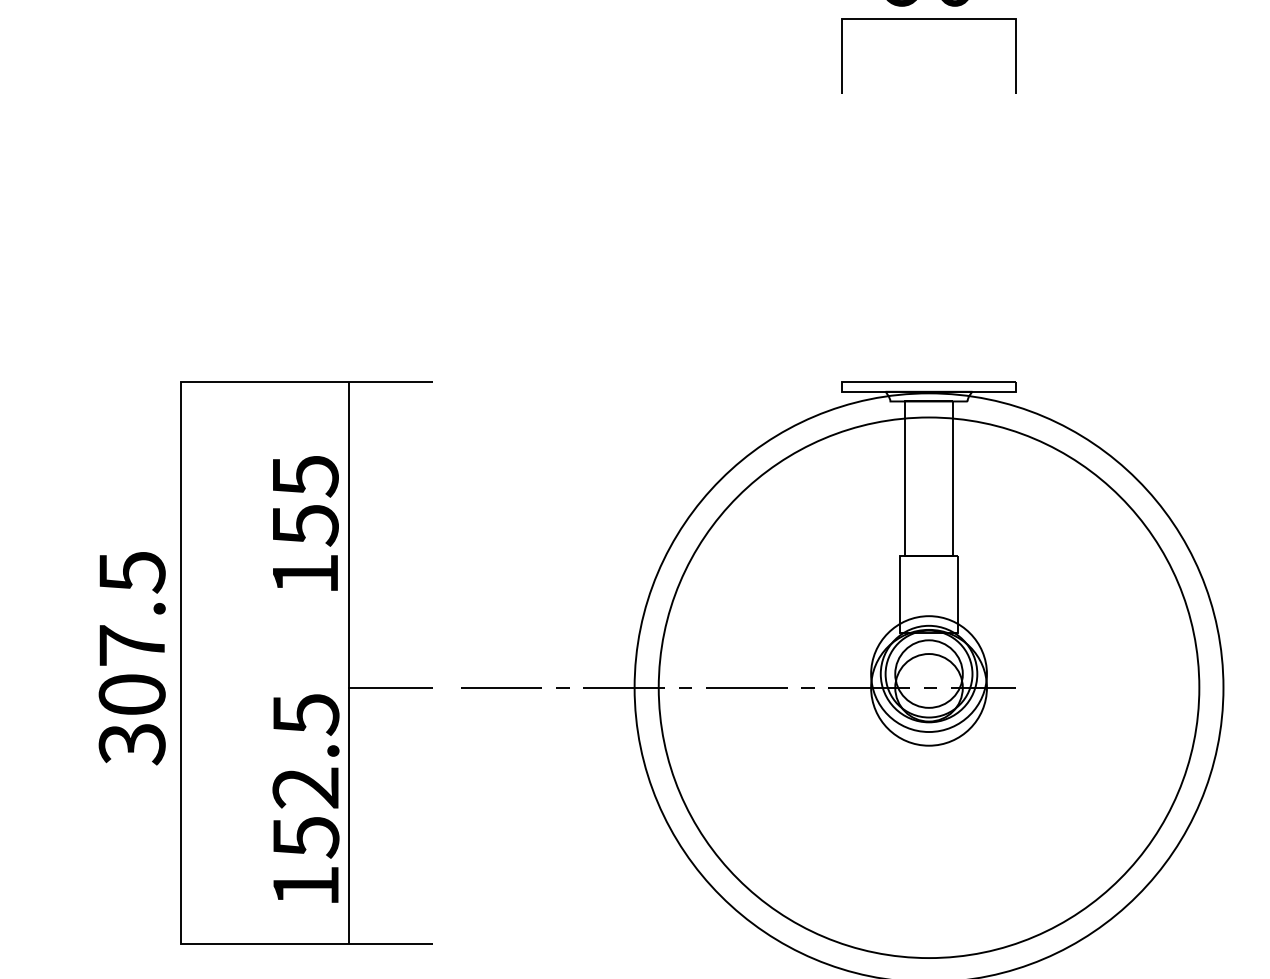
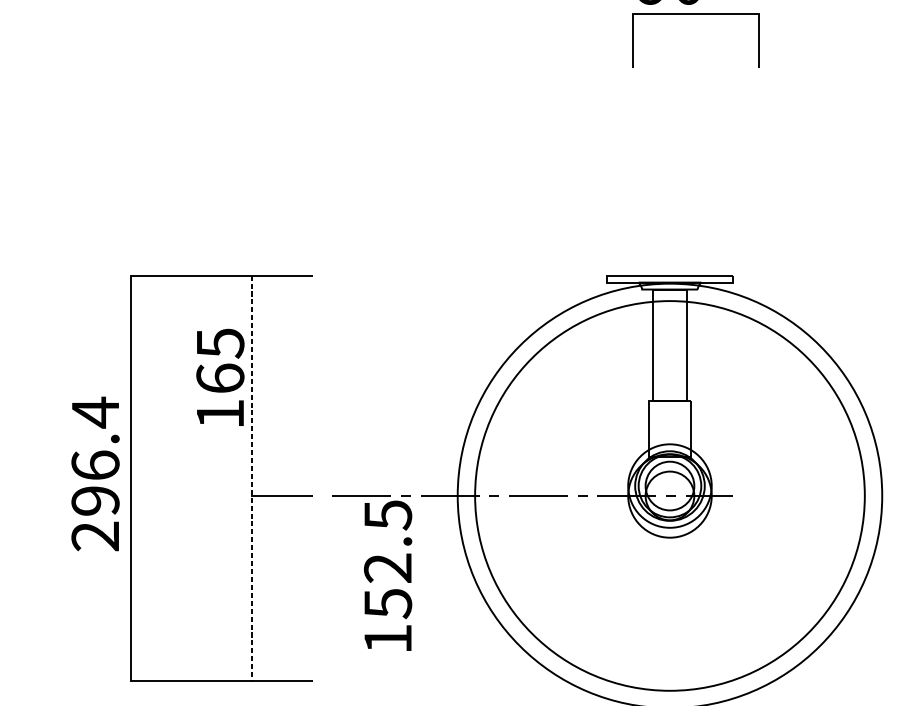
line: (928, 19) -> (695, 14), moved
text: (304, 525) -> (219, 378), 155 -> 165
text: (131, 657) -> (95, 474), 307.5 -> 296.4
line: (349, 663) -> (252, 478), solid -> dashed
text: (305, 798) -> (387, 575), moved

